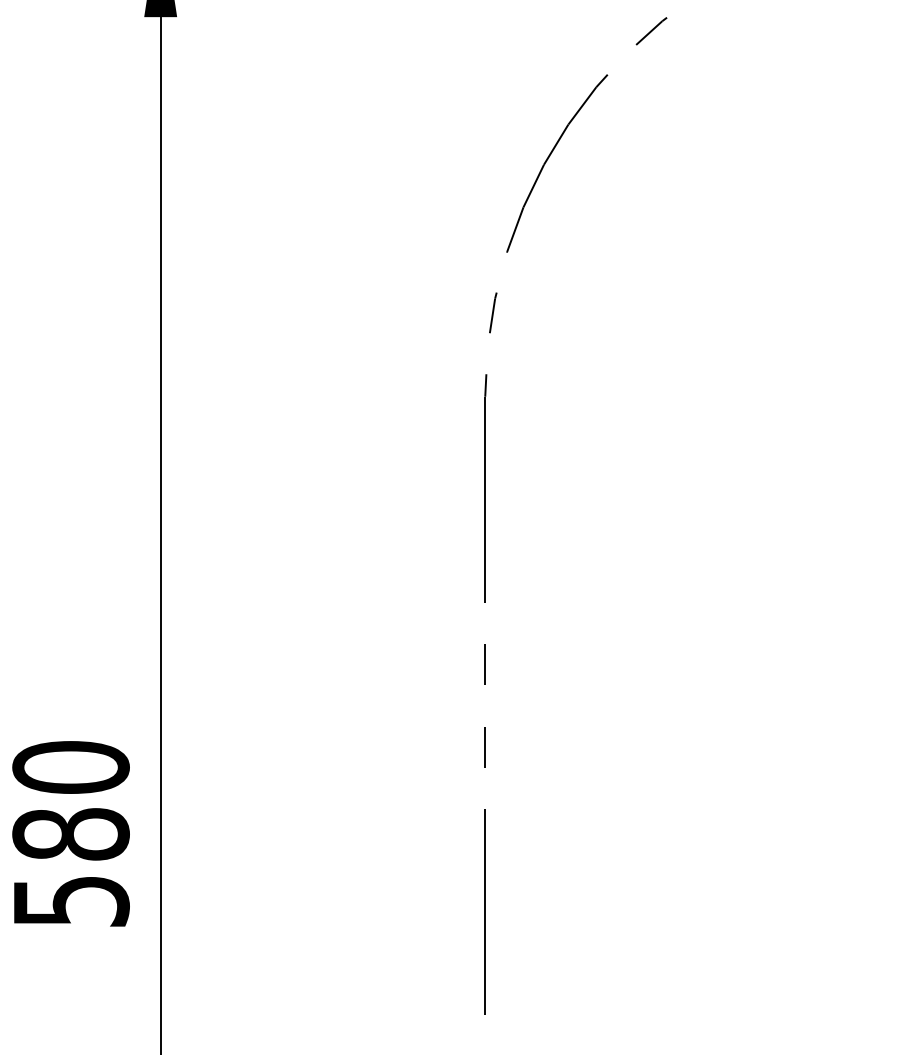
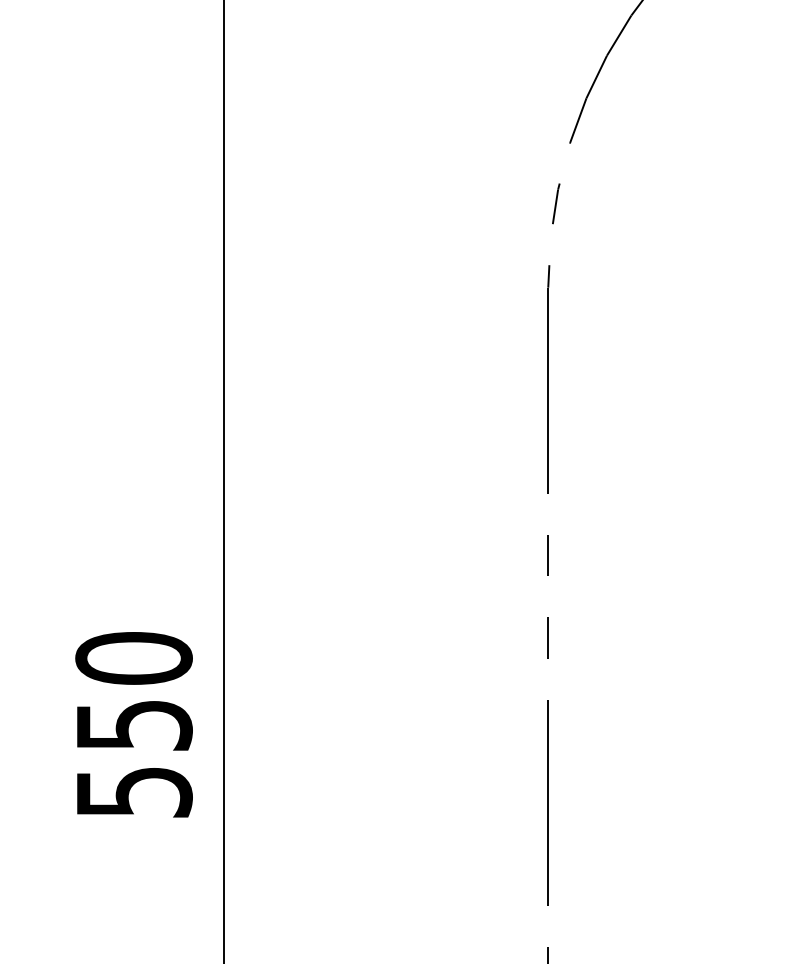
text: (70, 834) -> (133, 725), 580 -> 550

